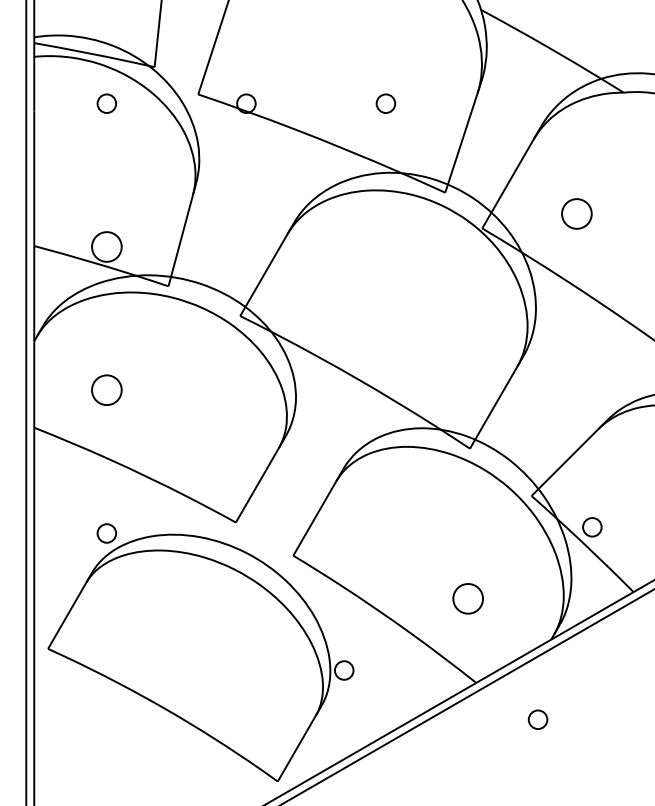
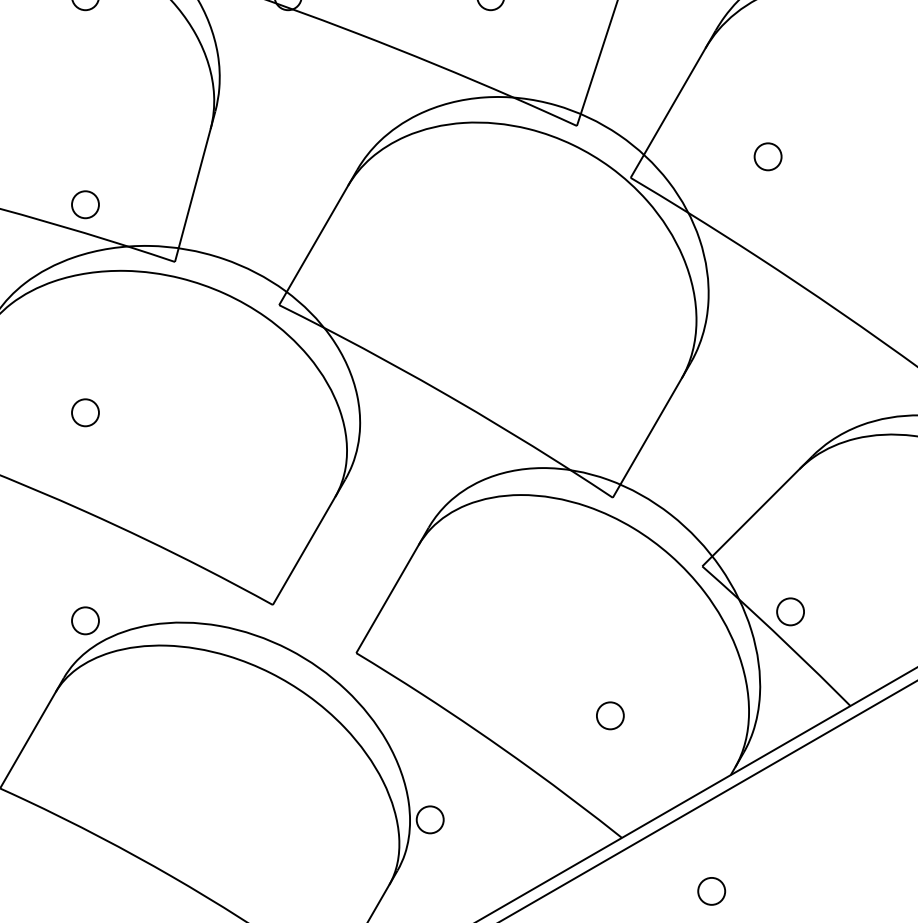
circle: (576, 213) -> (767, 156), size x0.62
circle: (106, 246) -> (84, 204), size x0.62
circle: (106, 389) -> (84, 411), size x0.62
circle: (468, 598) -> (610, 715), size x0.62

